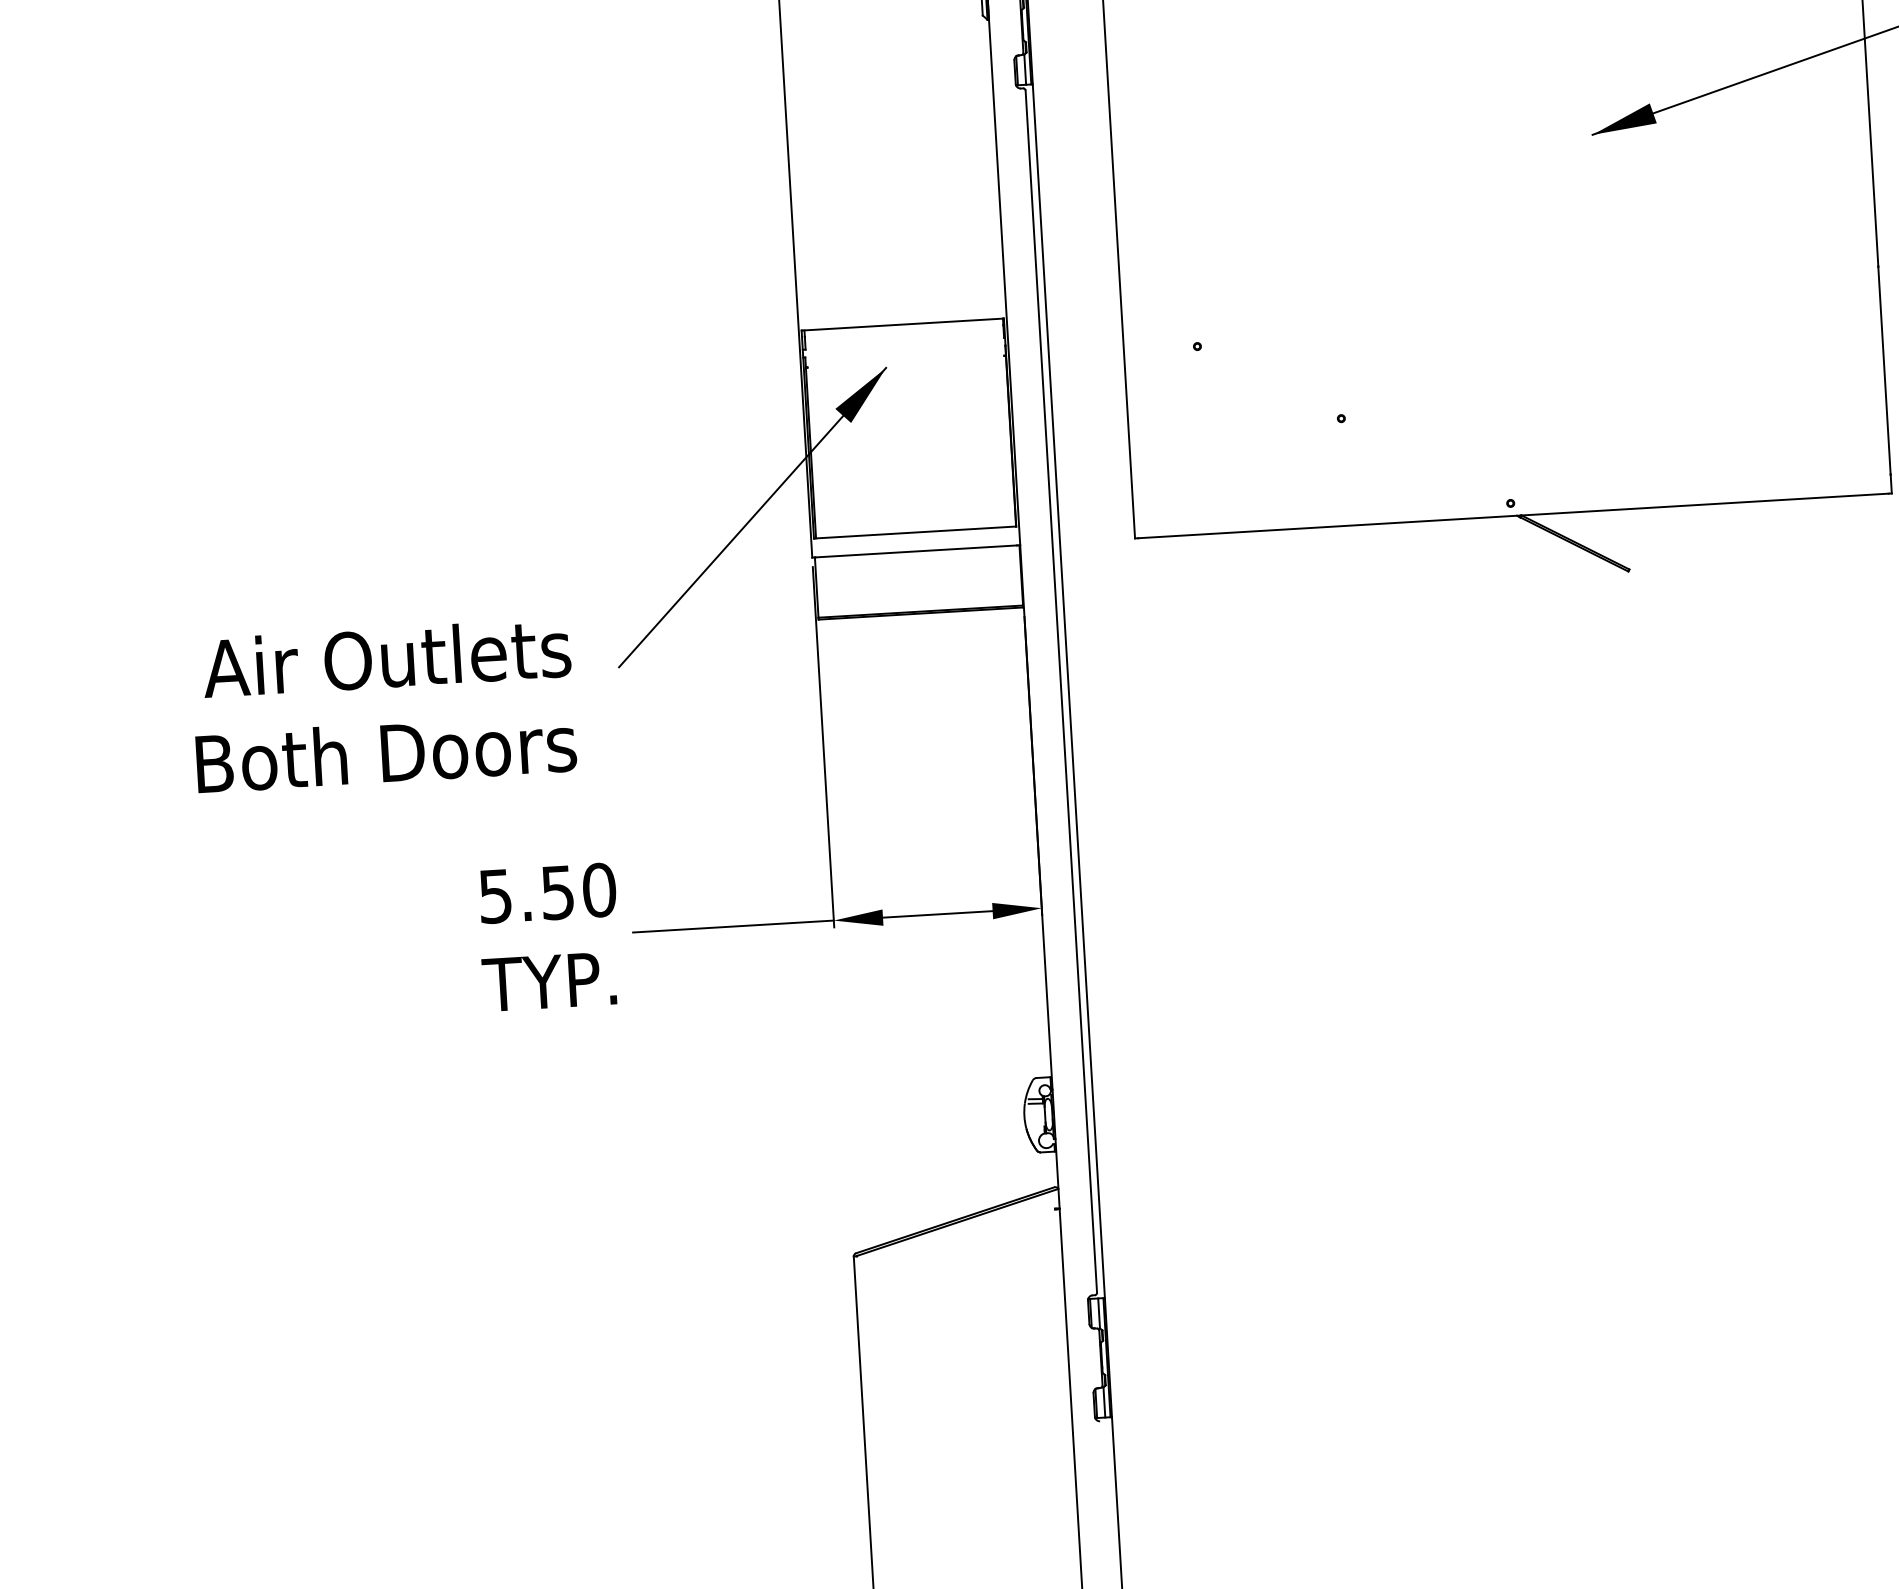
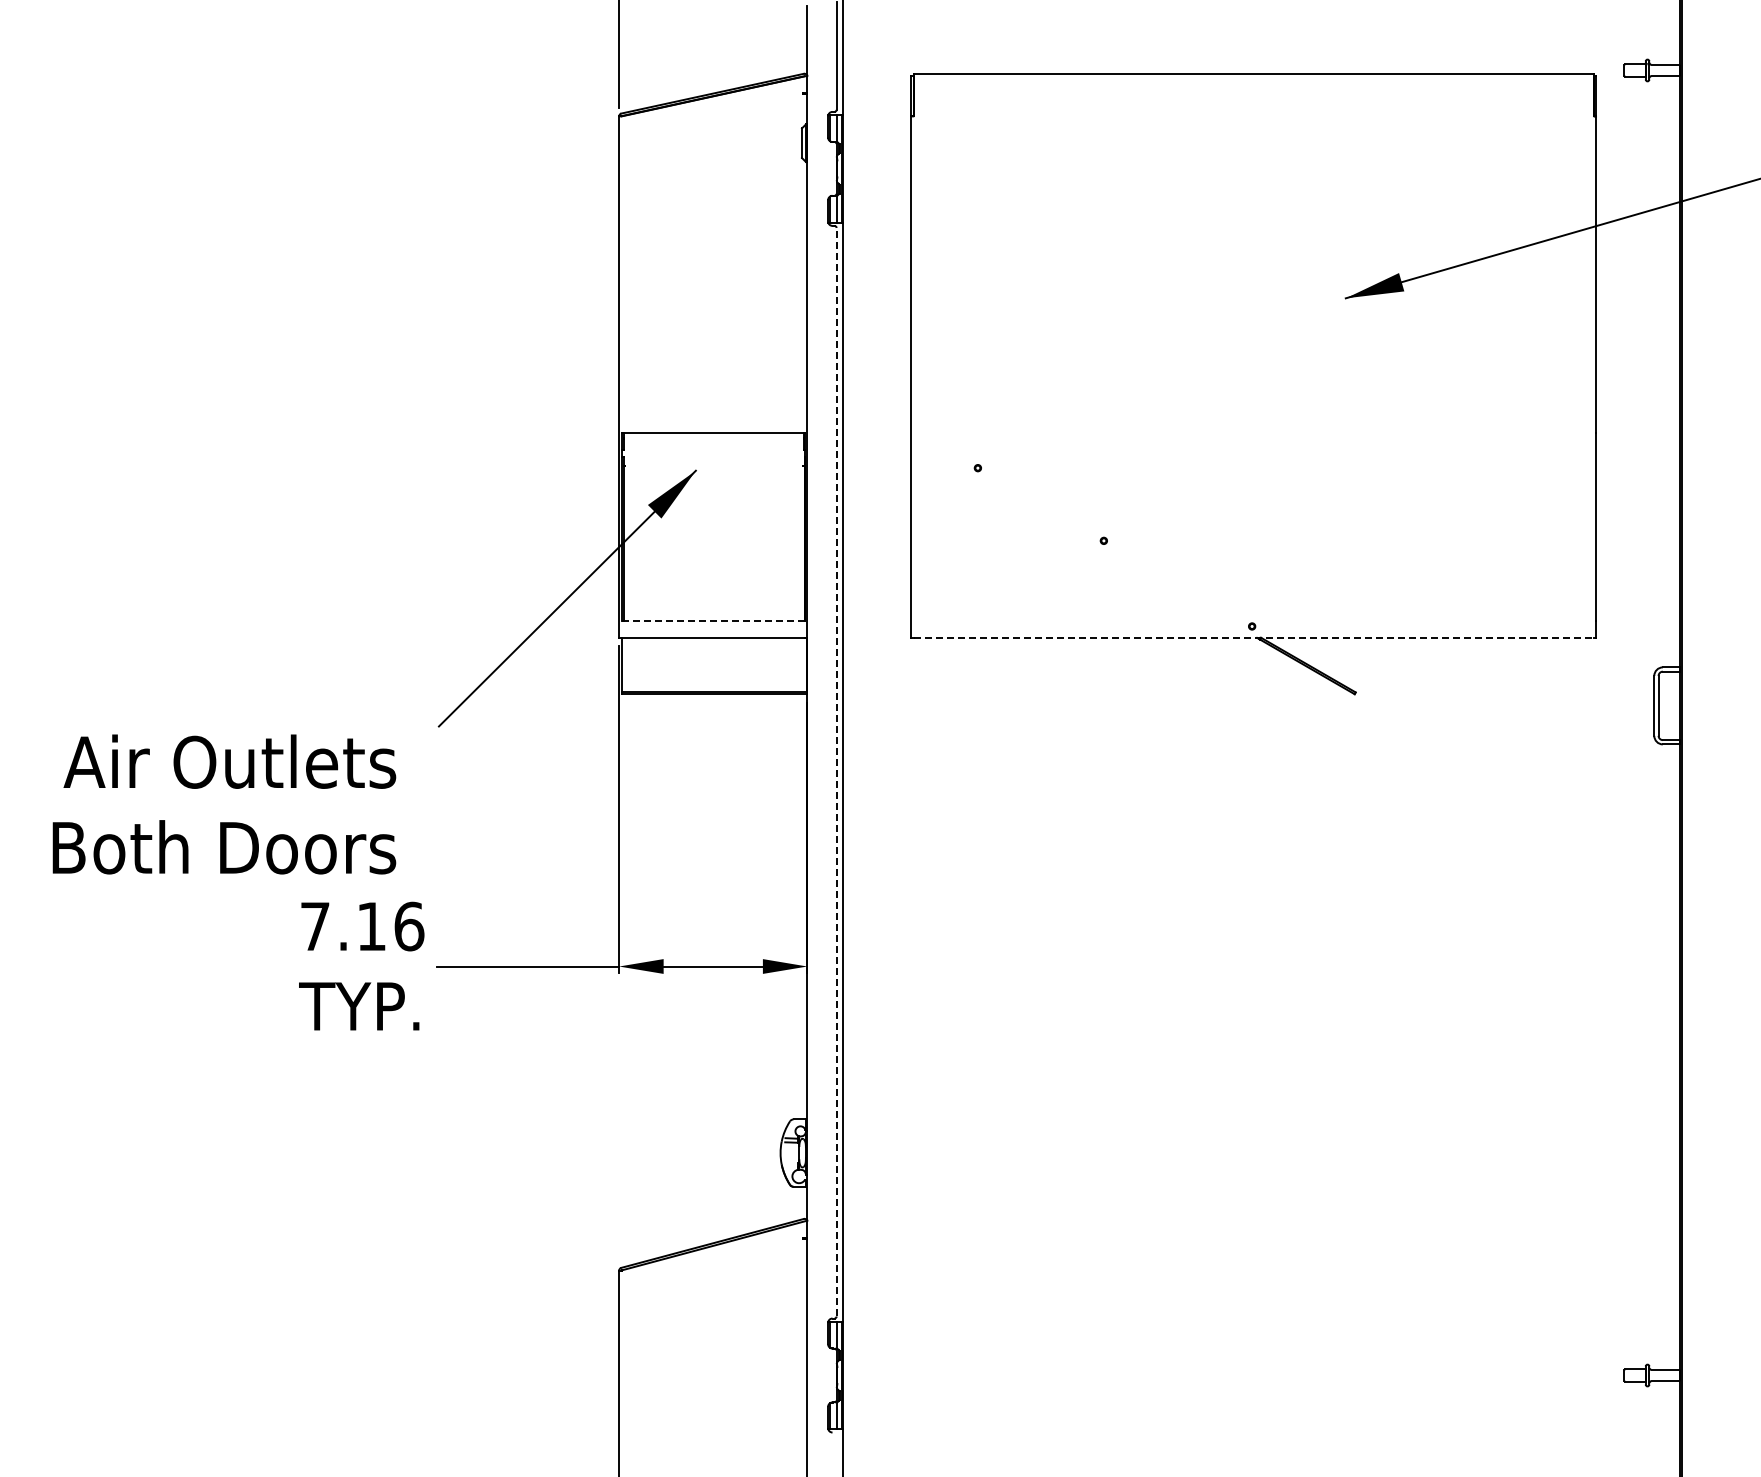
line: (1512, 515) -> (1253, 637), solid -> dashed
line: (914, 532) -> (712, 620), solid -> dashed
line: (1061, 690) -> (836, 771), solid -> dashed
text: (383, 705) -> (224, 804), moved
text: (547, 893) -> (362, 926), 5.50 -> 7.16

